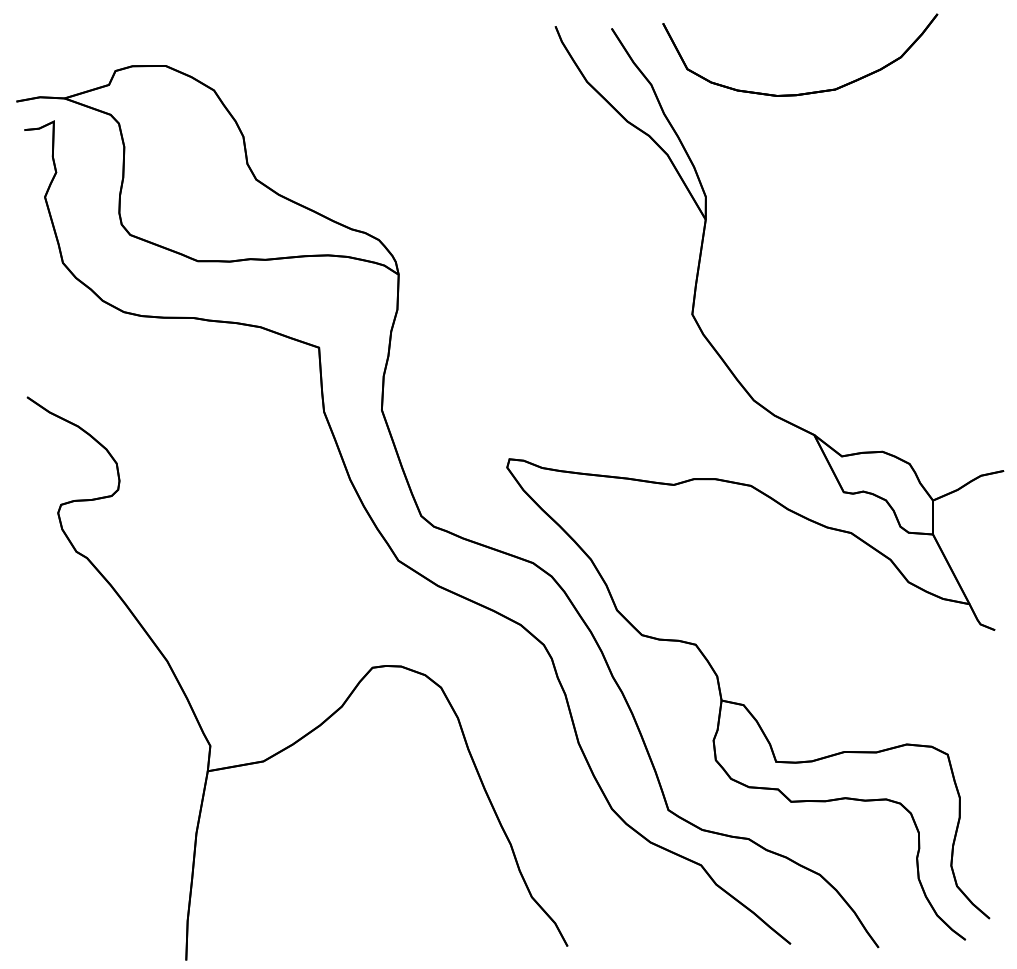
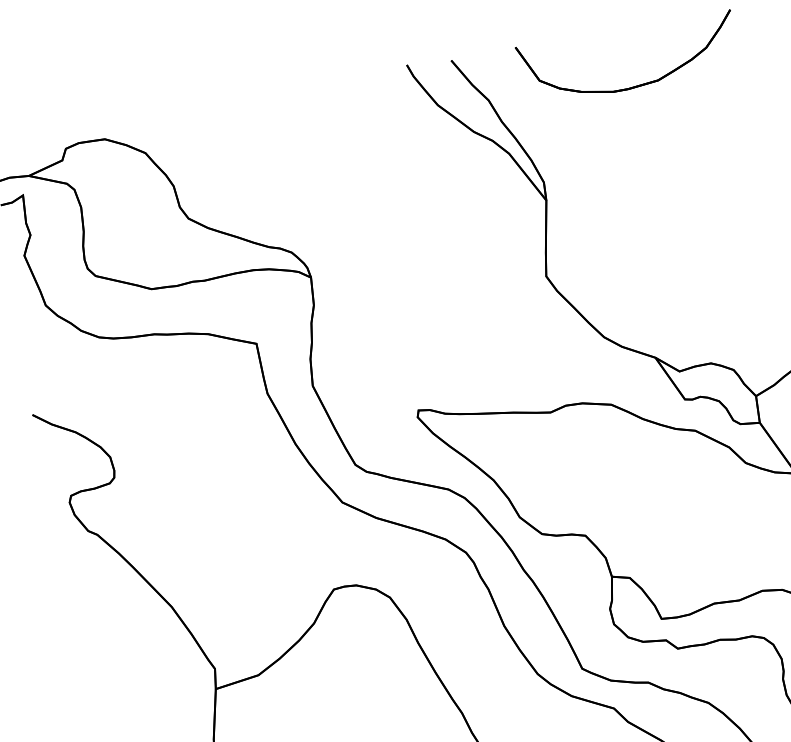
part: (805, 92) -> (635, 86), moved

